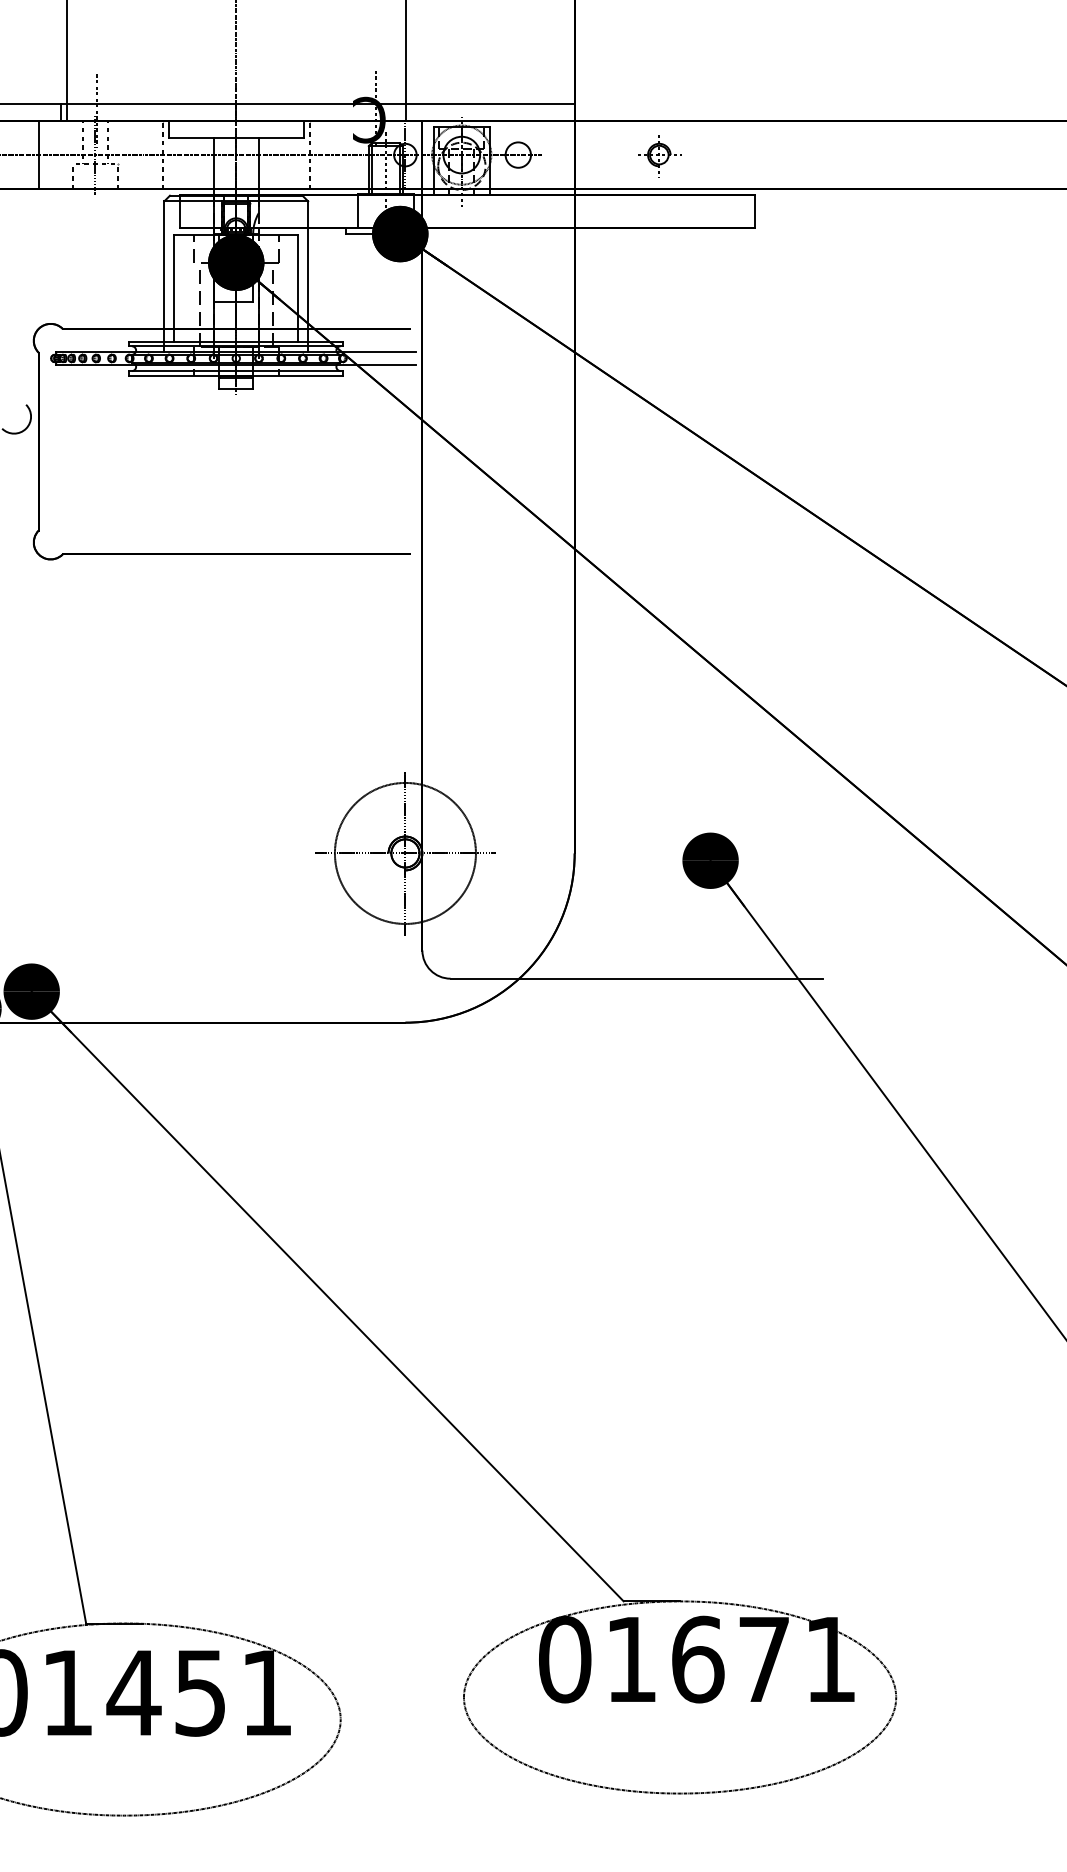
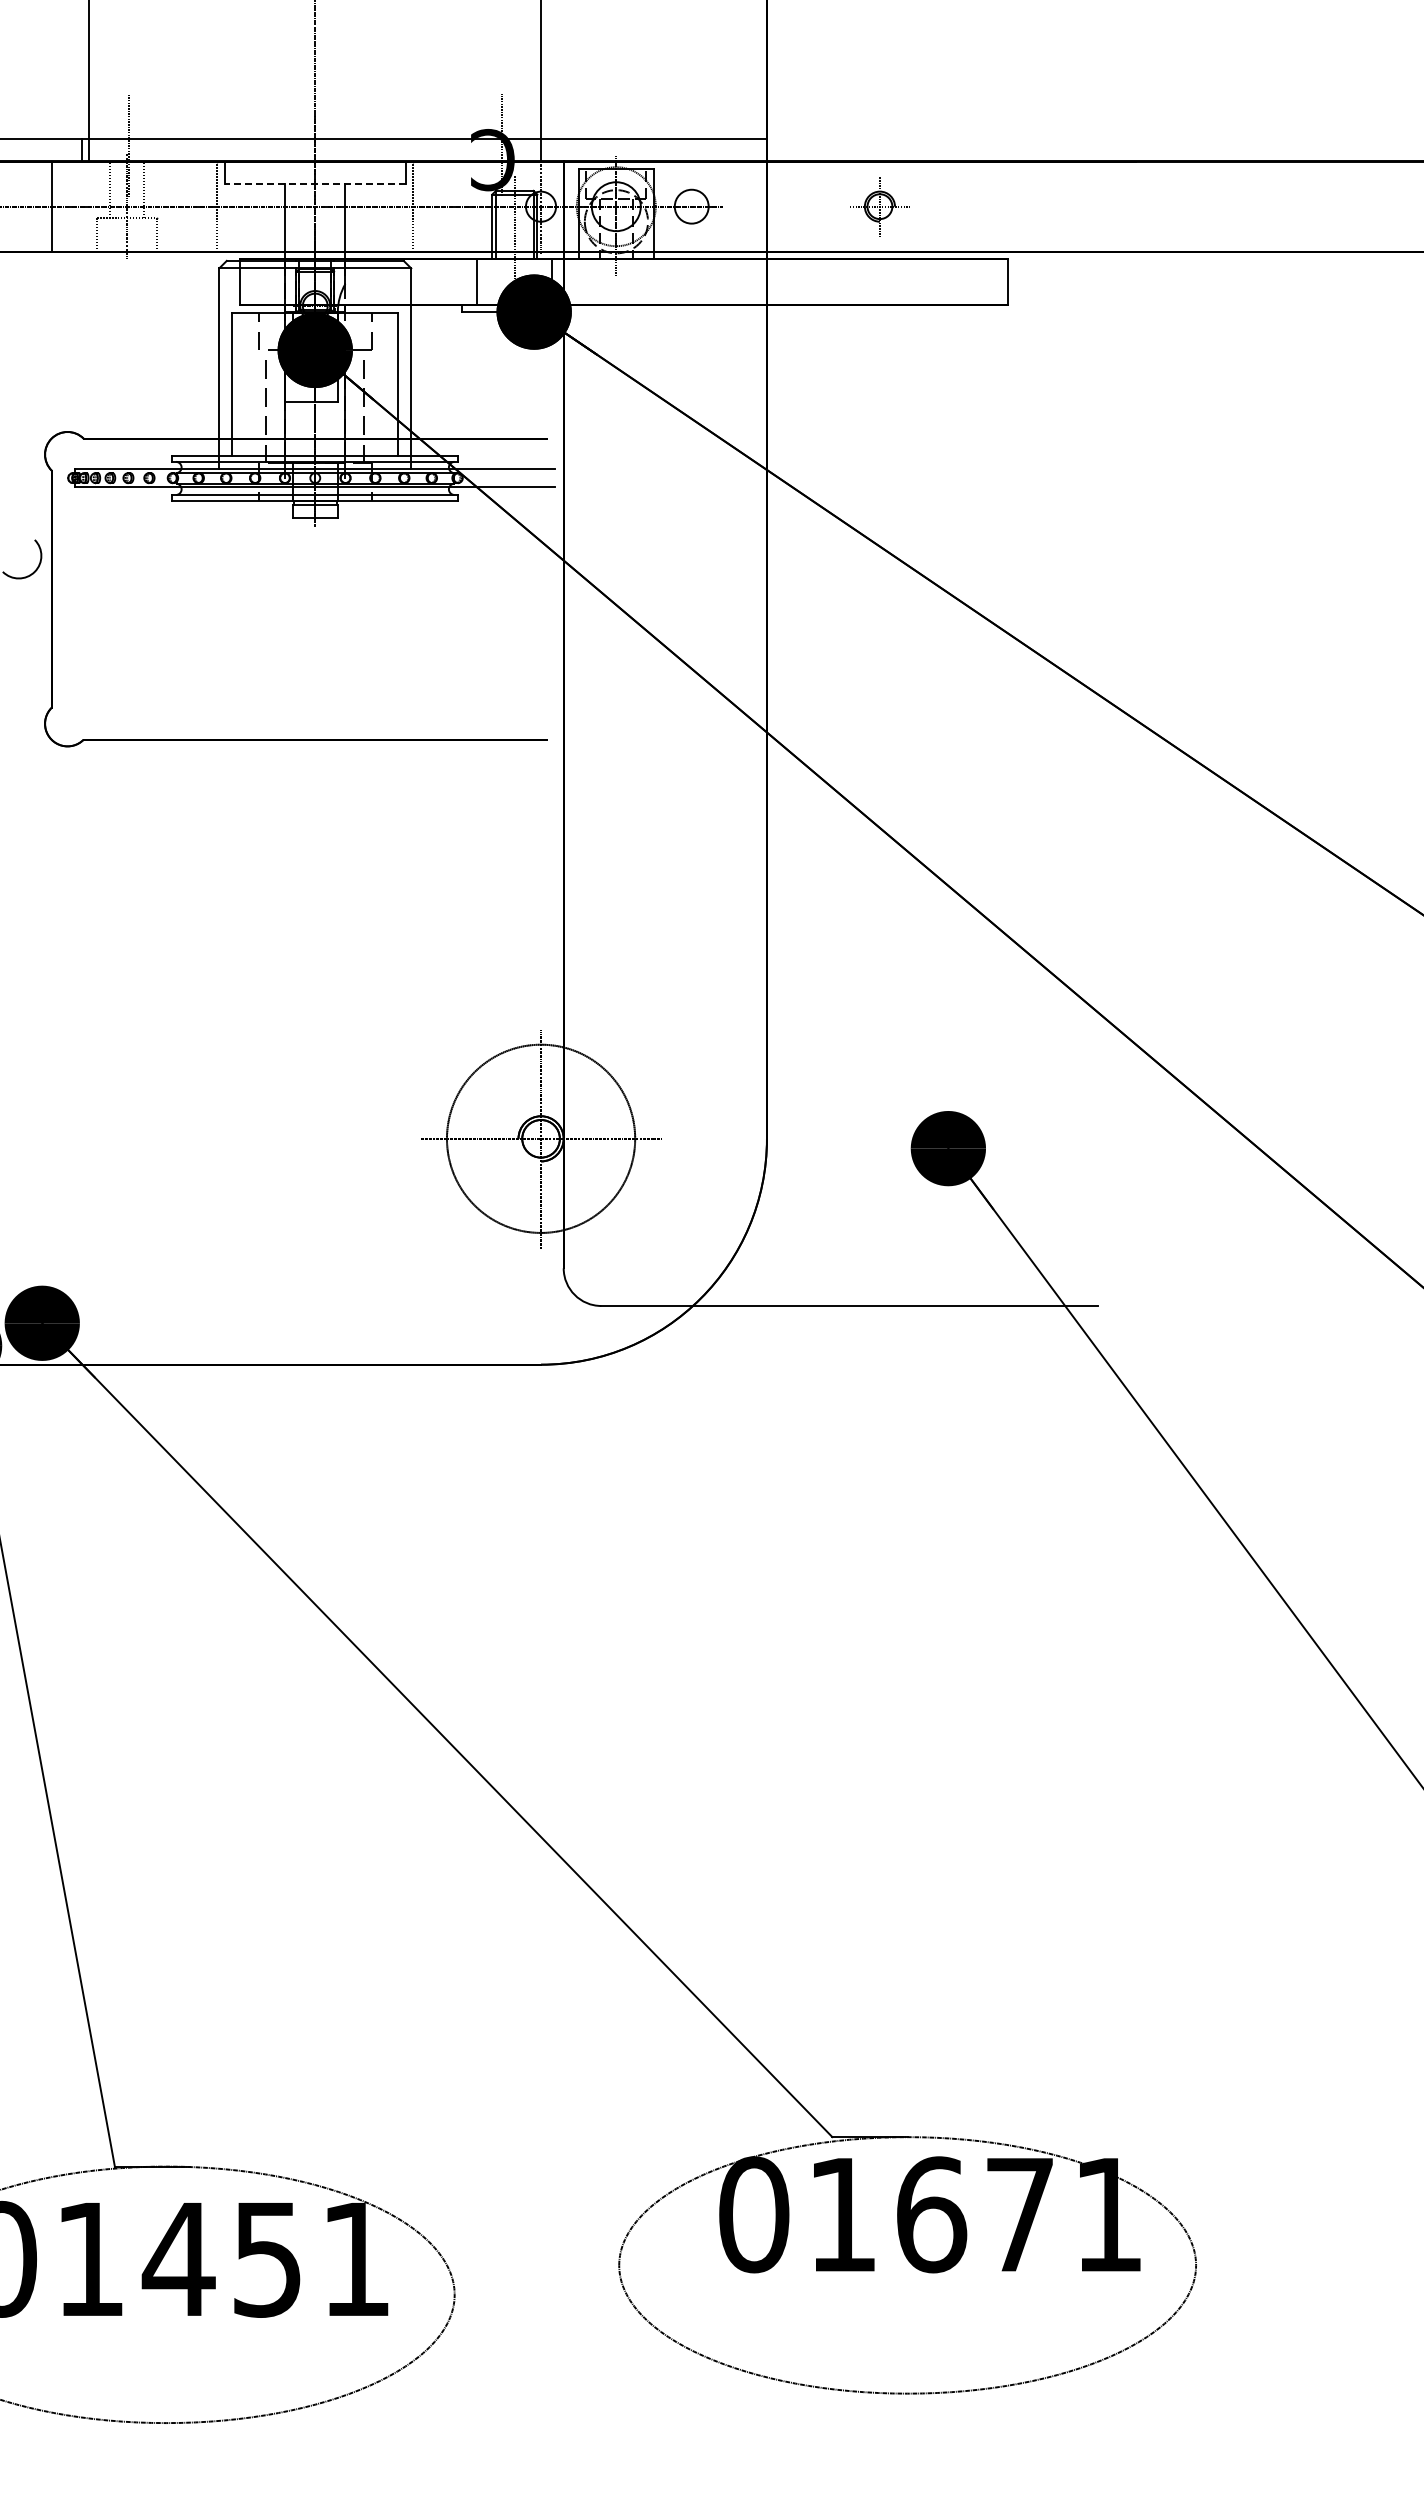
line: (235, 138) -> (314, 184), solid -> dashed

